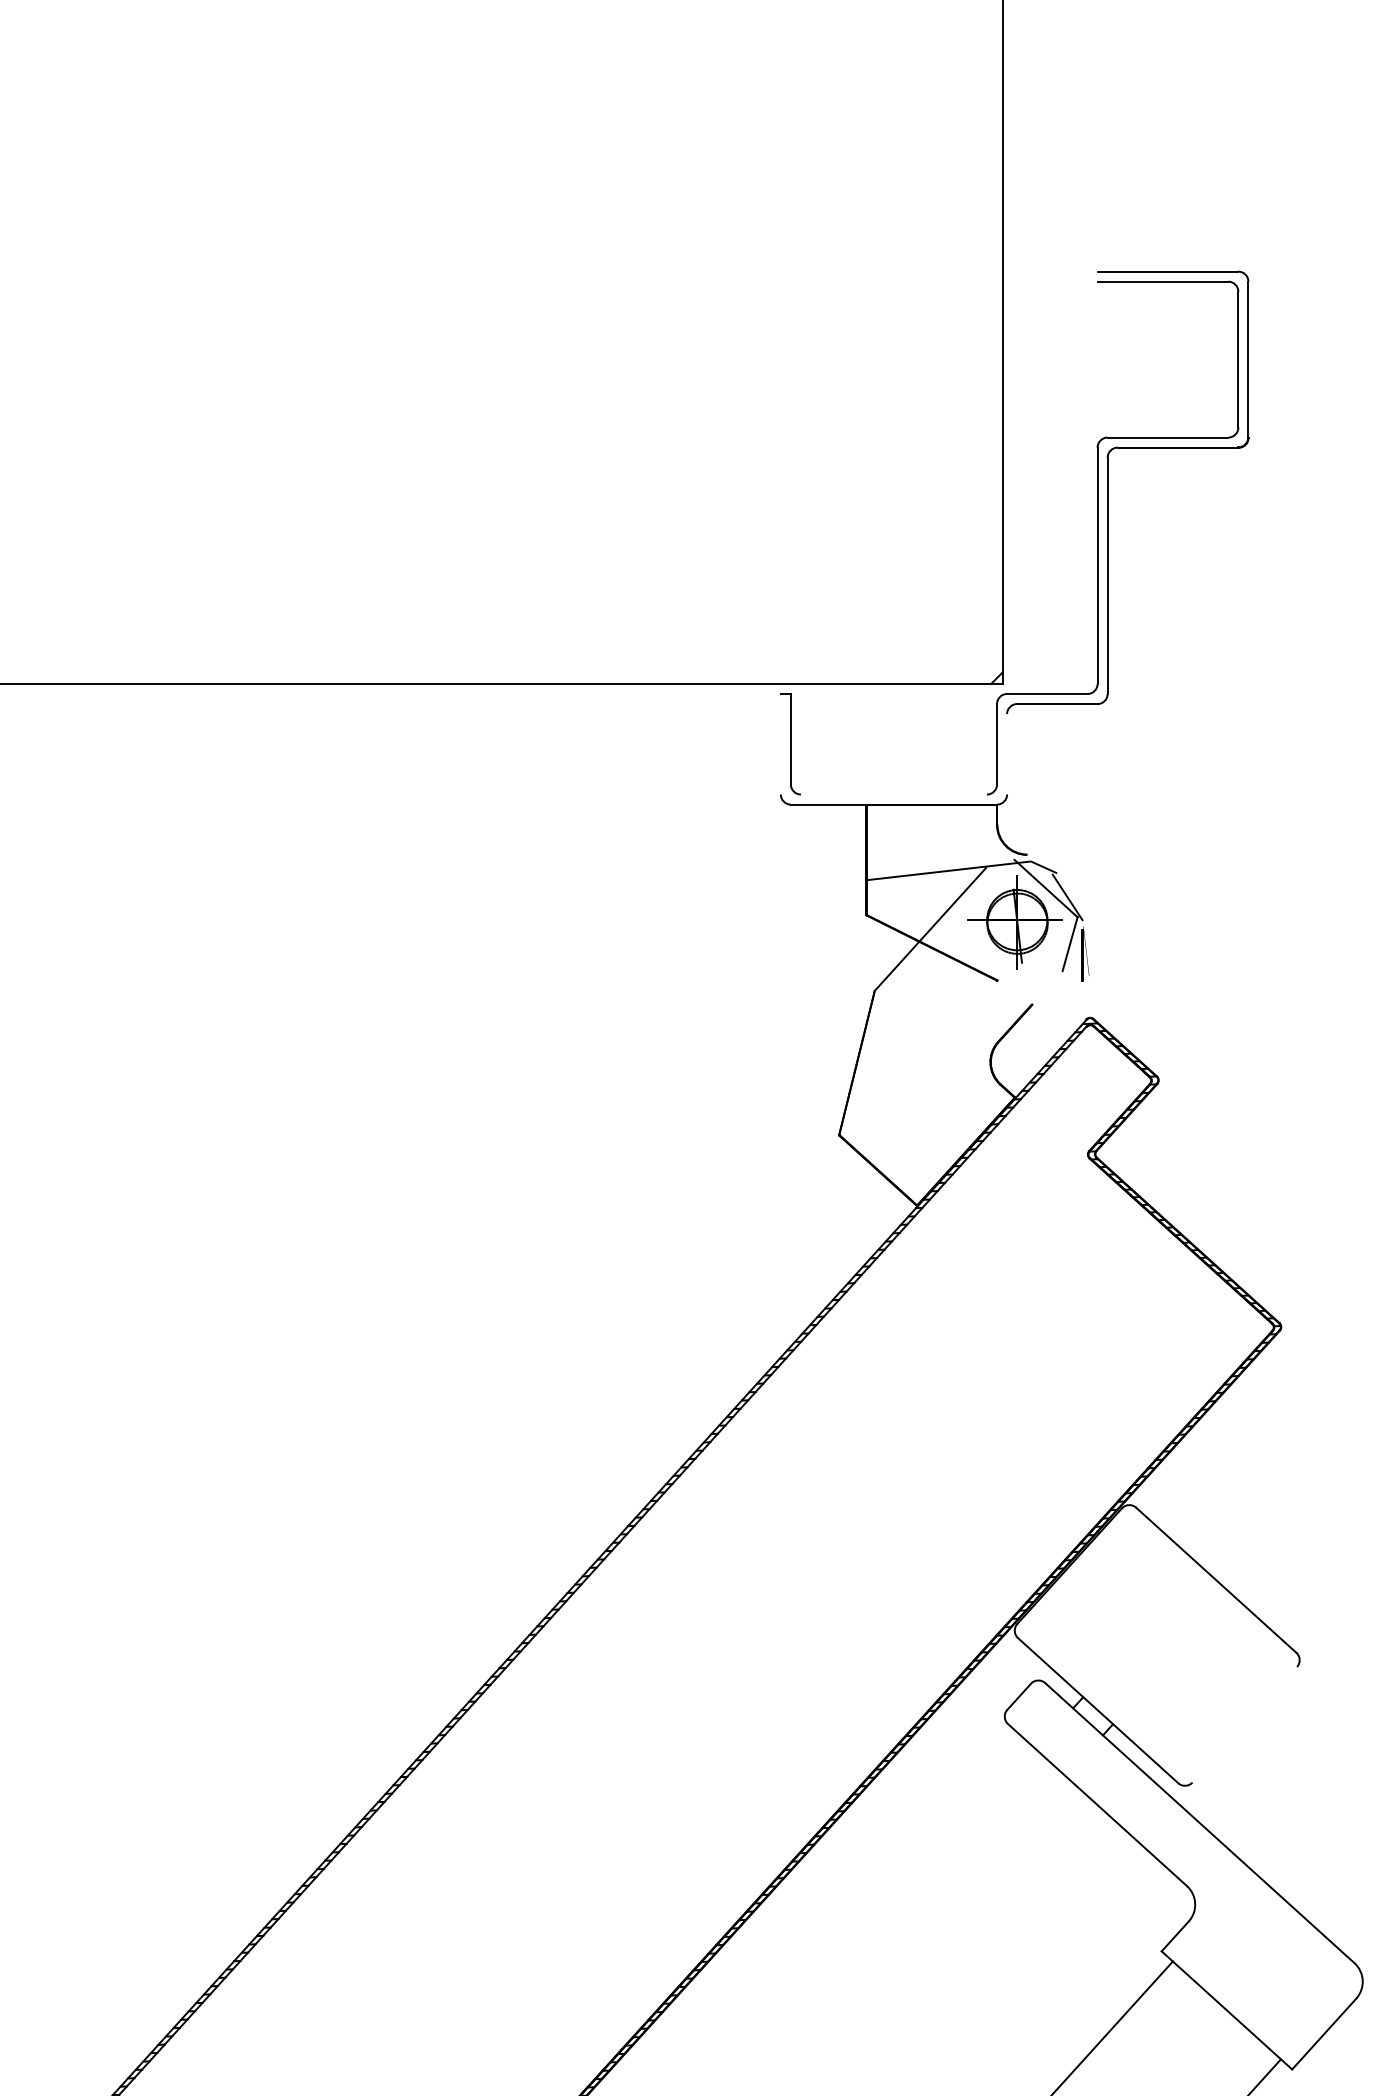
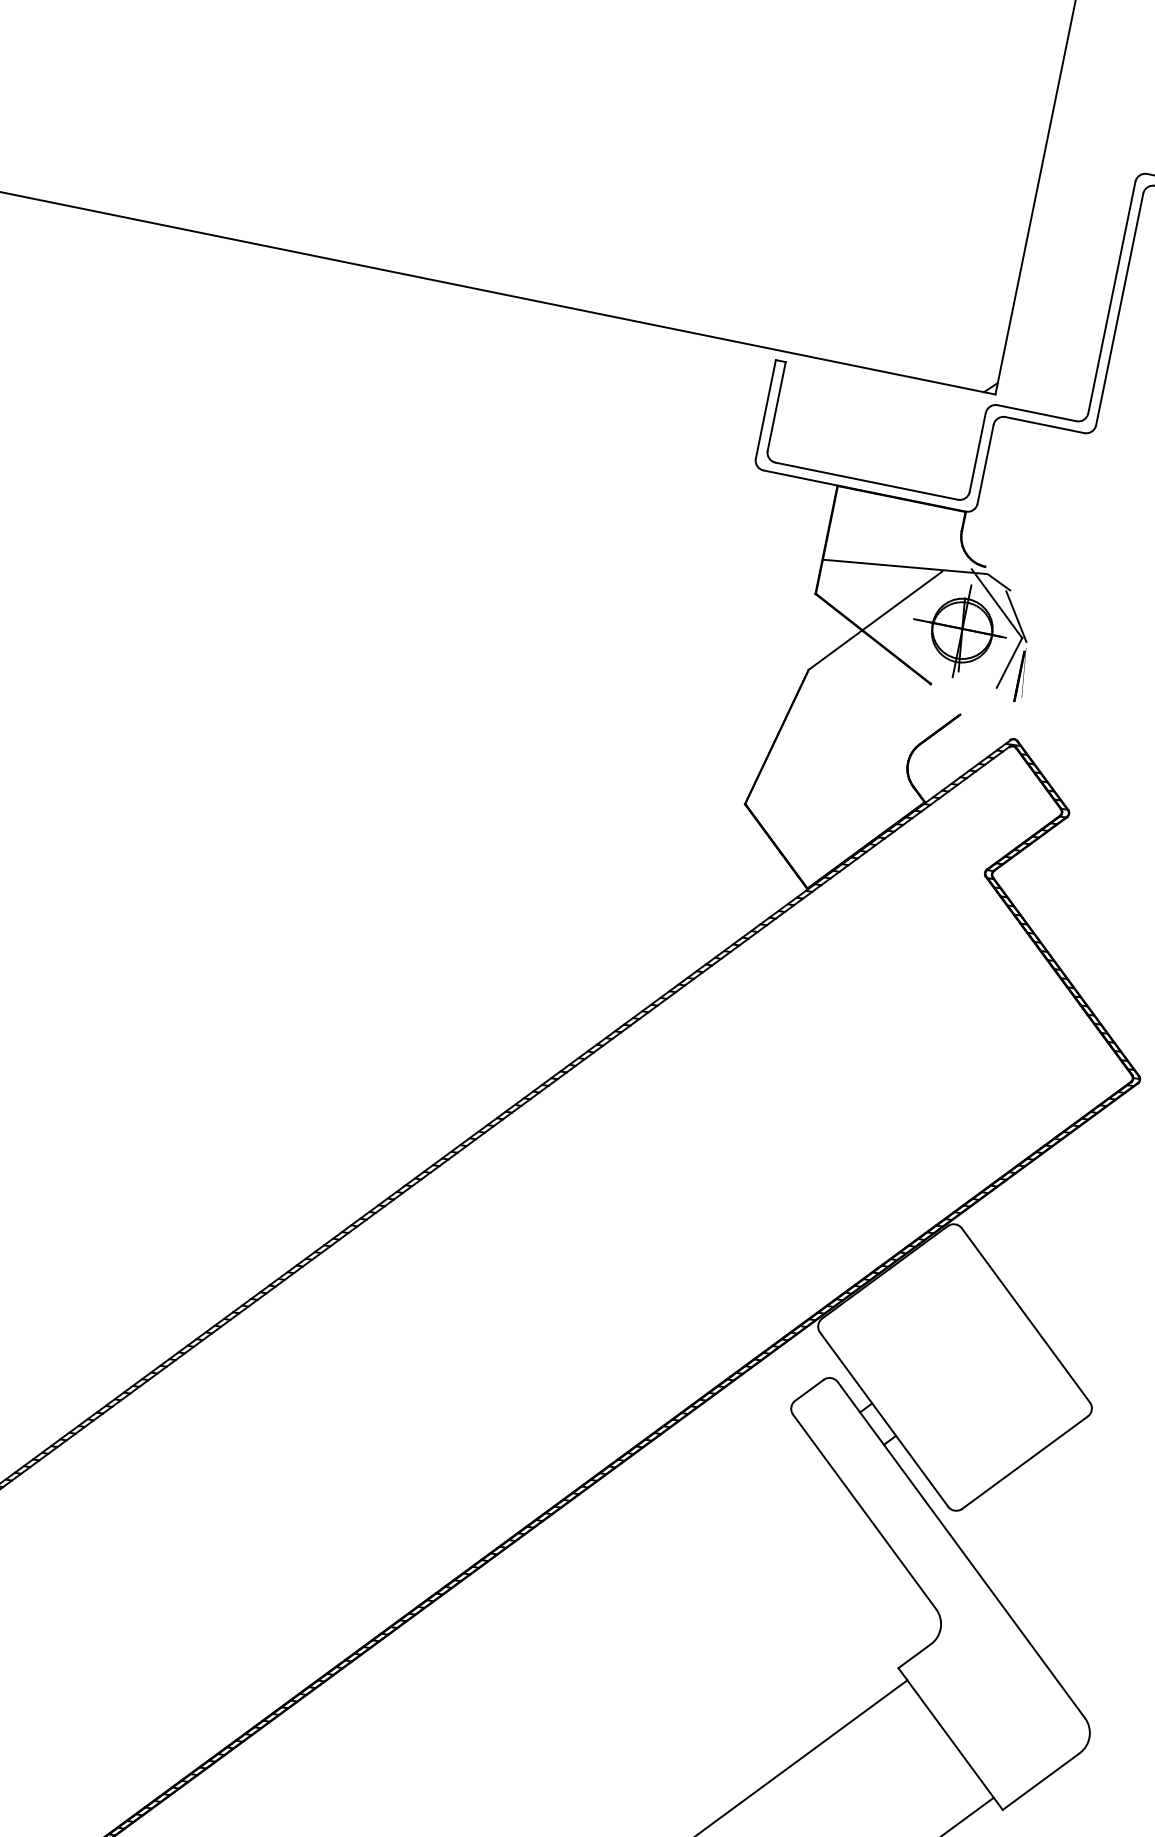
line: (780, 743) -> (765, 408), added
line: (1007, 754) -> (985, 464), added
line: (893, 794) -> (866, 481), added
line: (1244, 1724) -> (1024, 1462), added

